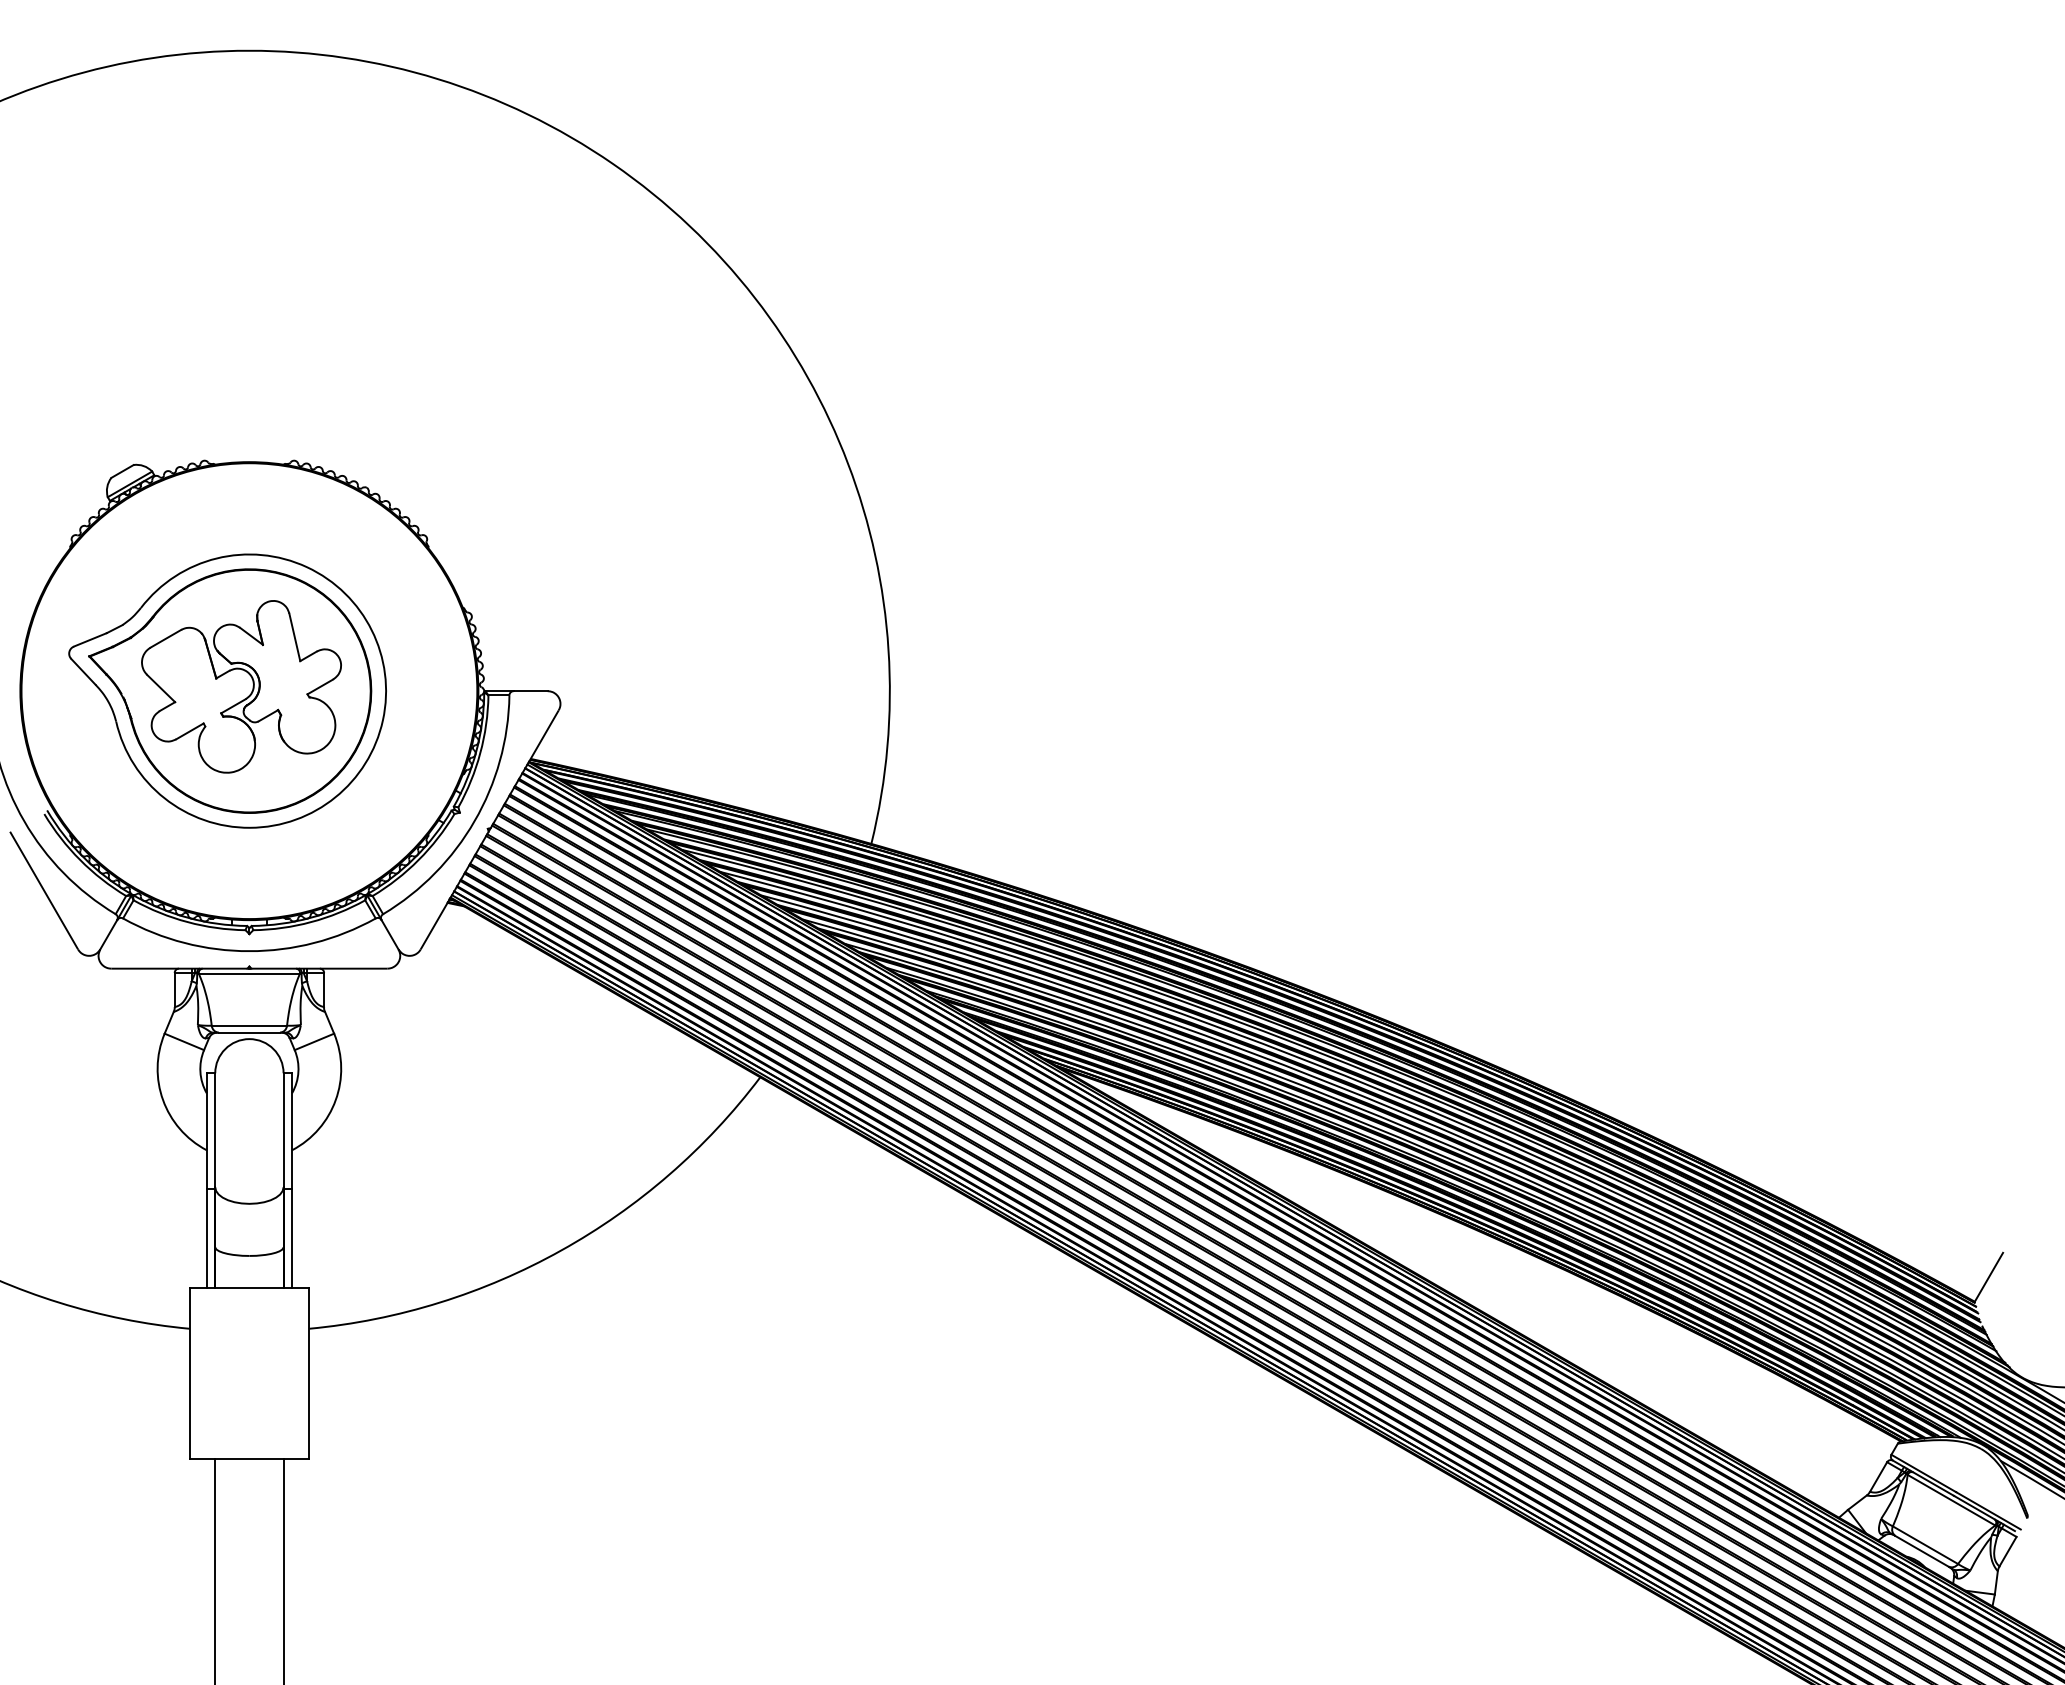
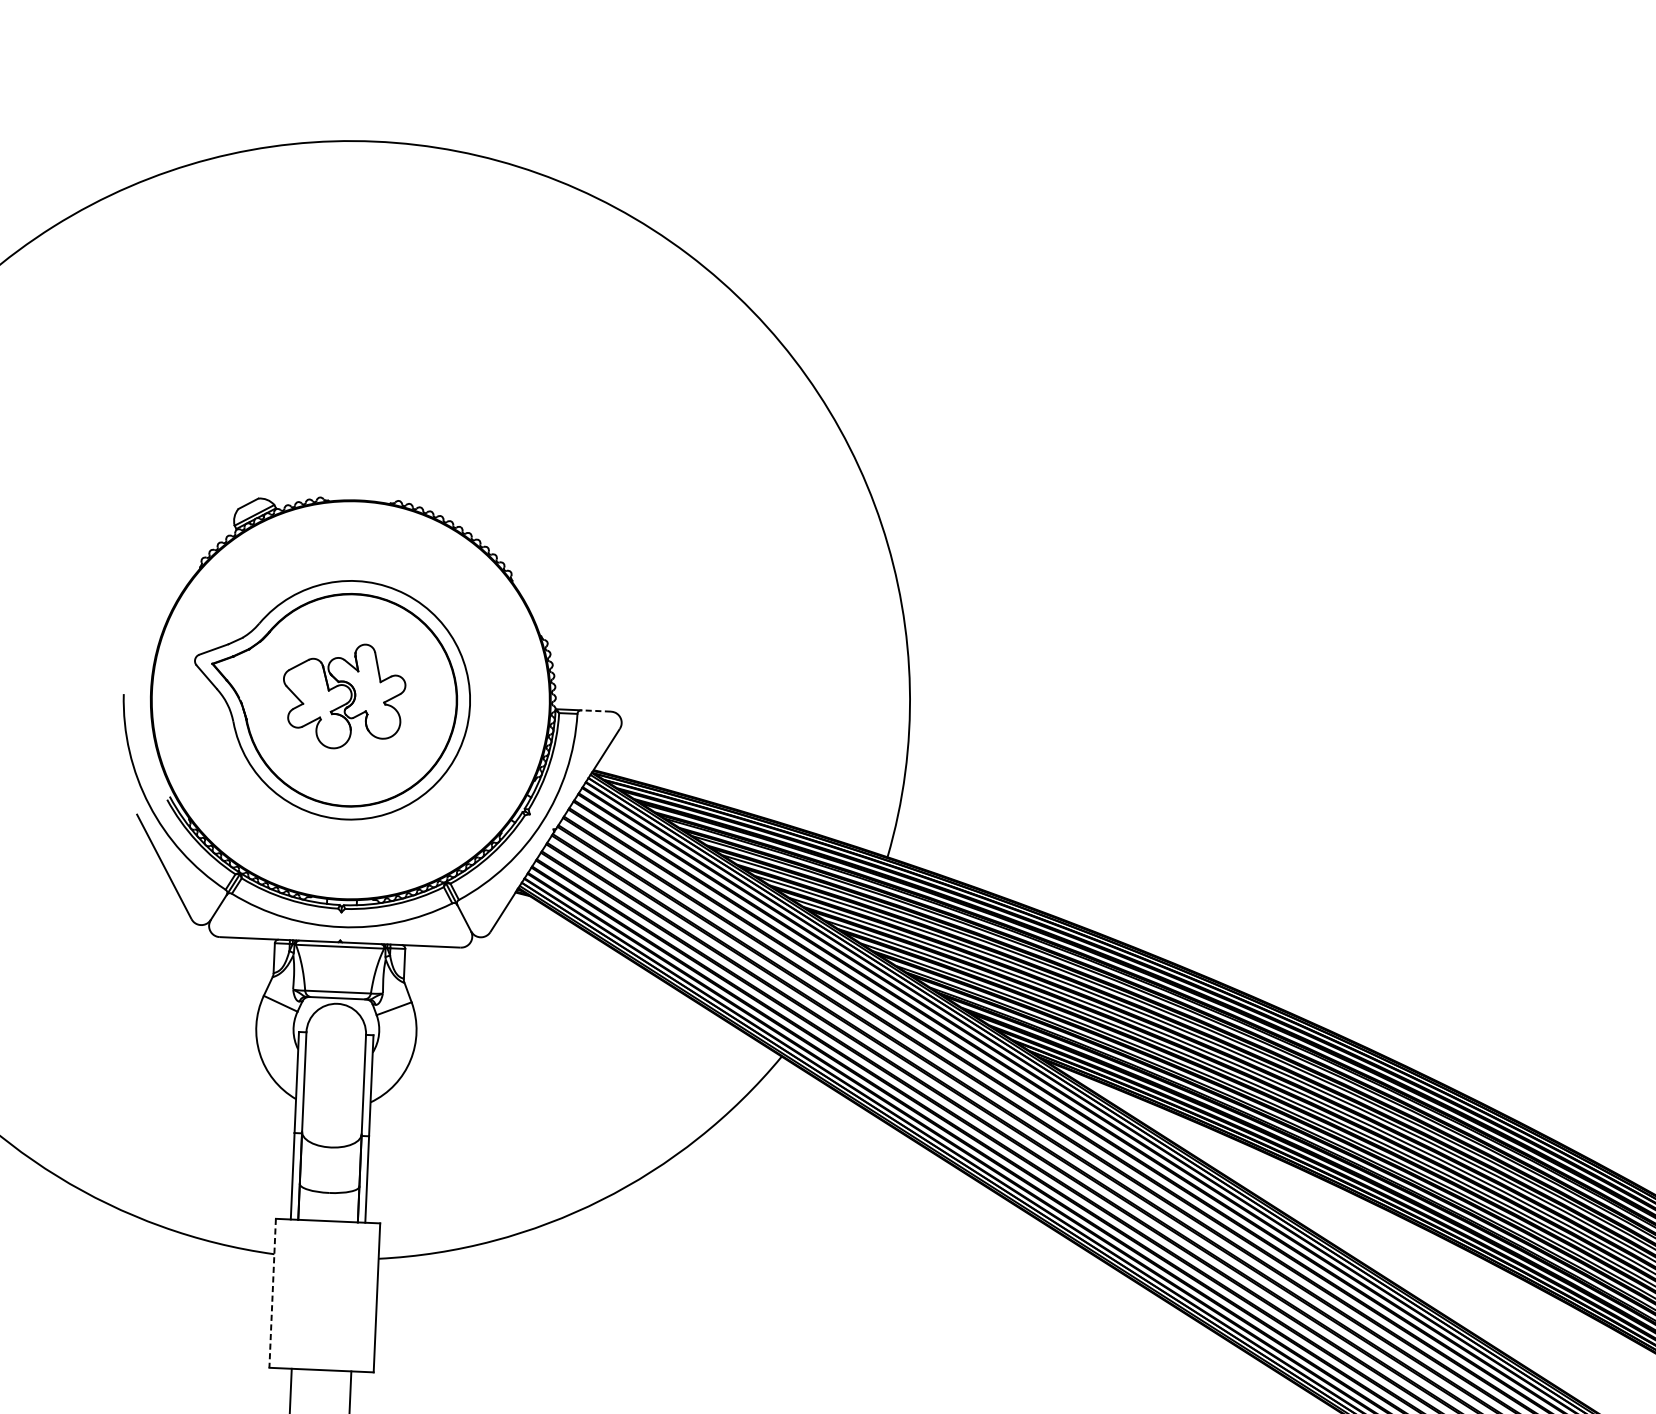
part: (241, 686) -> (344, 695), size x0.7
line: (530, 691) -> (595, 711), solid -> dashed
line: (189, 1374) -> (272, 1294), solid -> dashed

